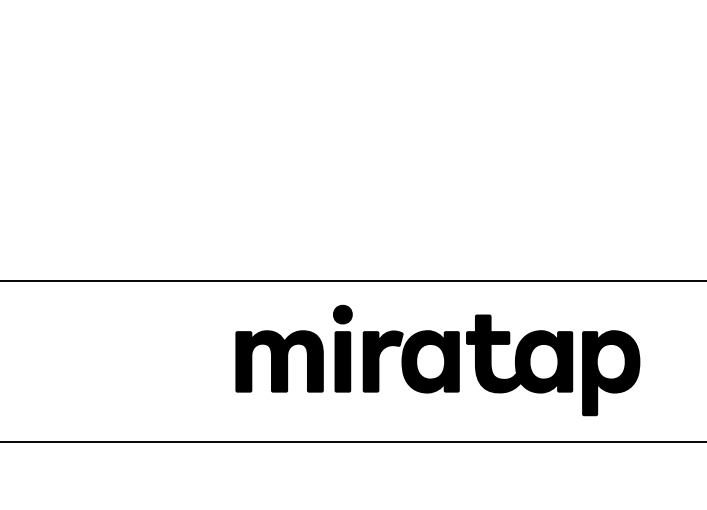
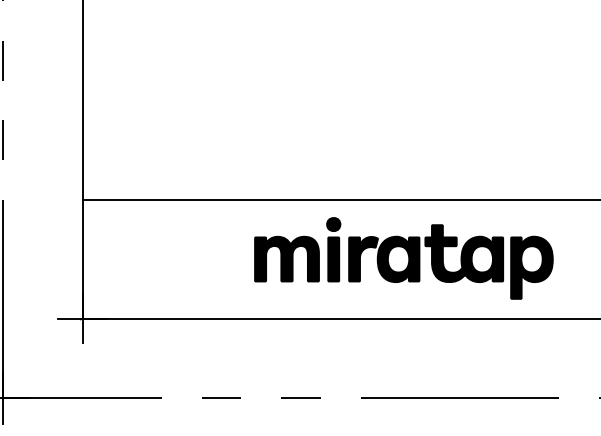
part: (437, 360) -> (403, 258), moved

